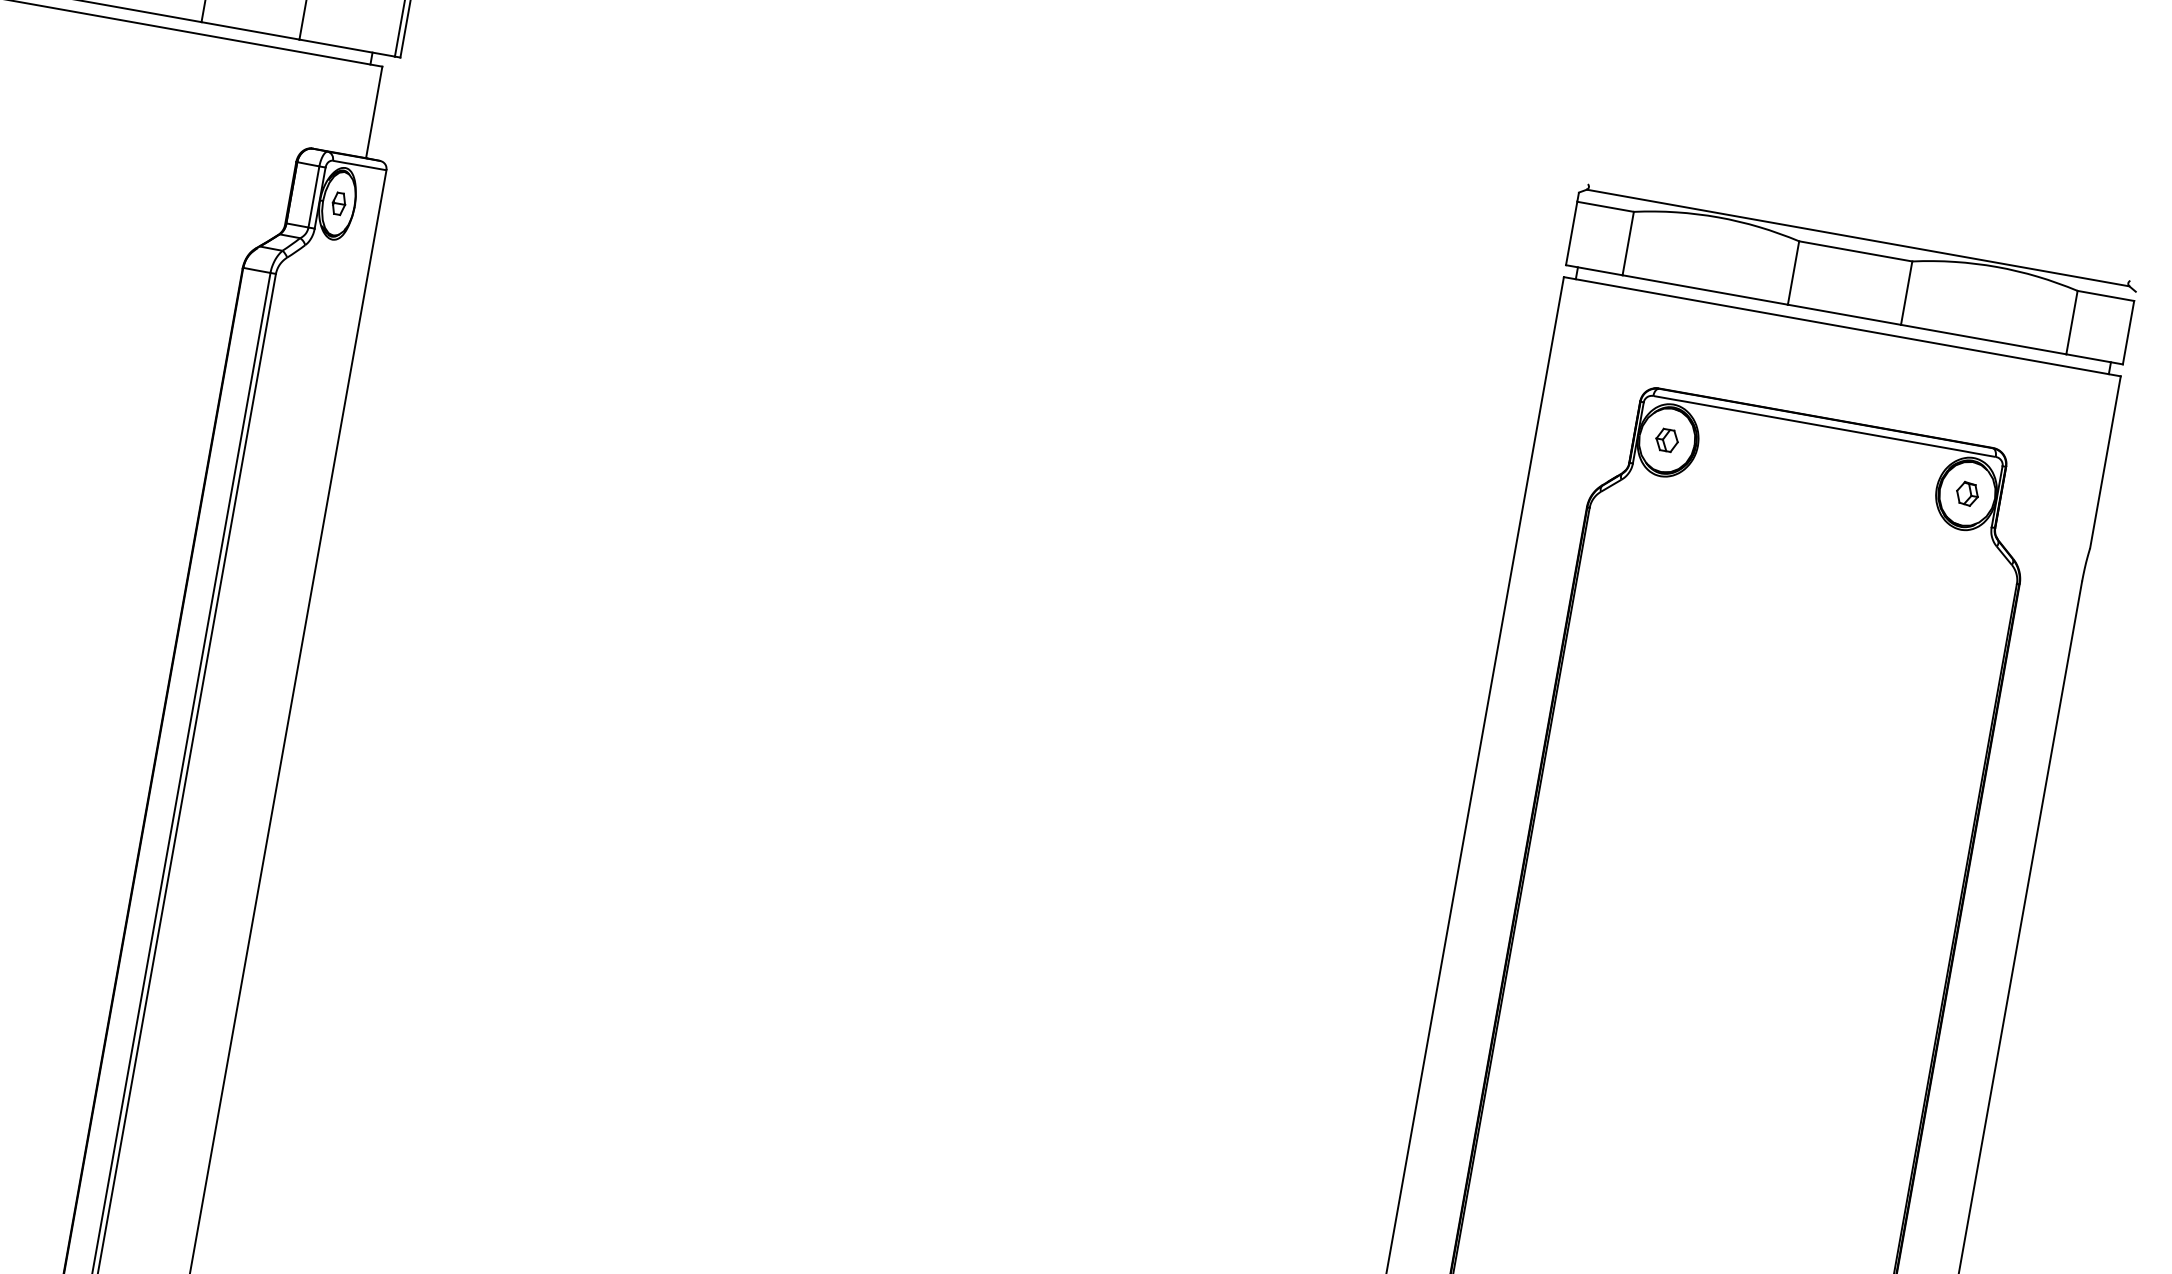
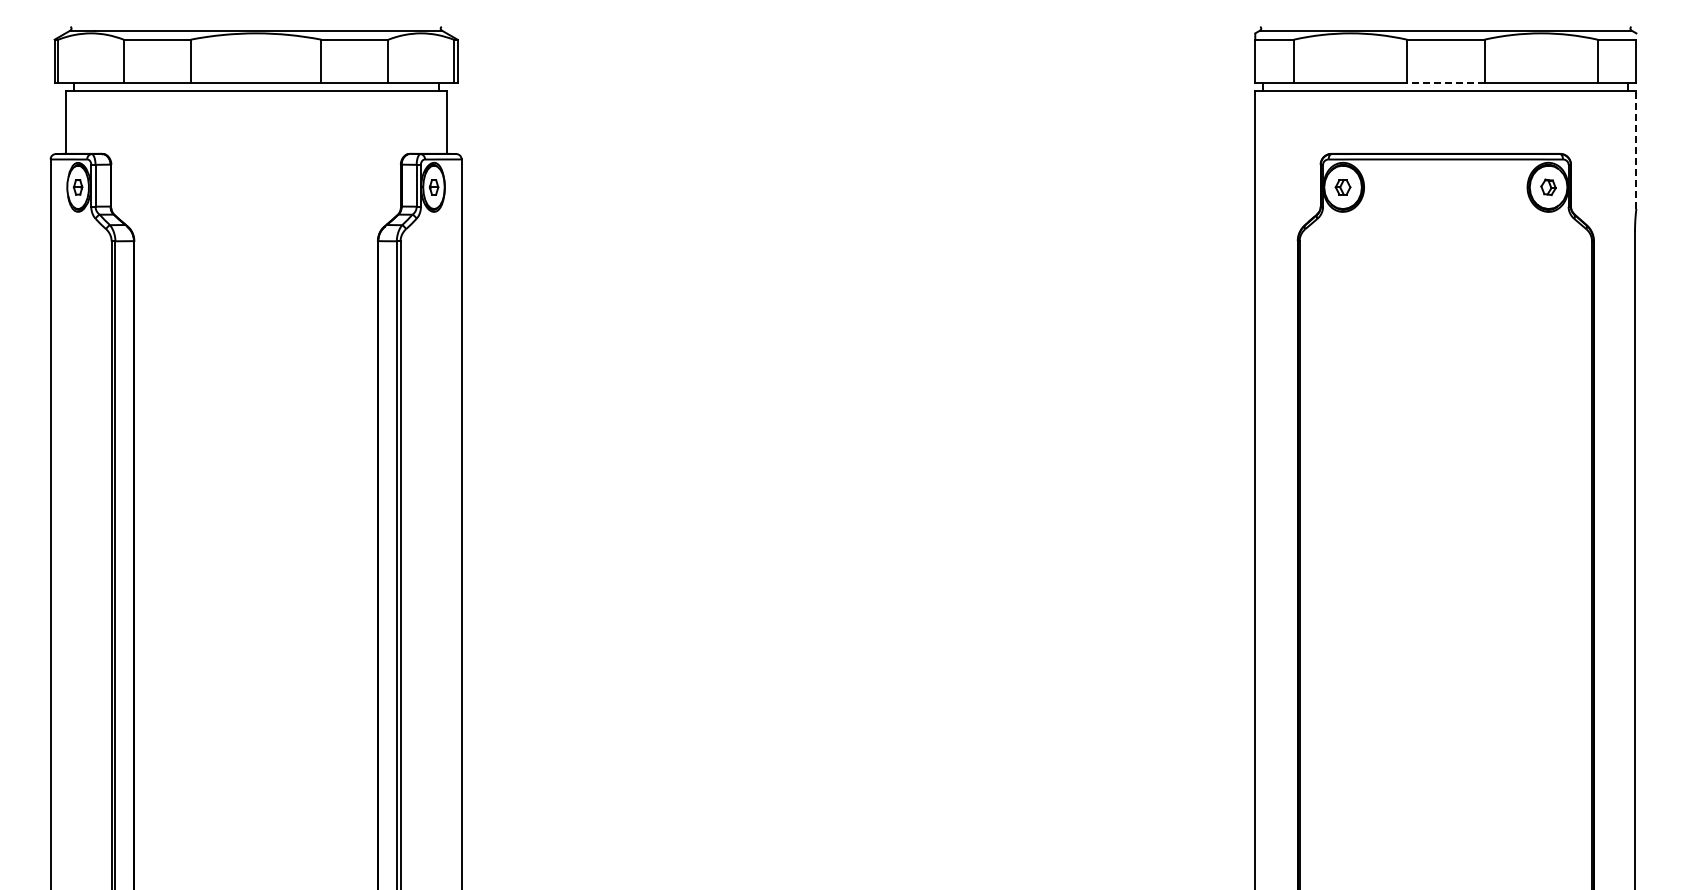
line: (1843, 315) -> (1445, 83), solid -> dashed
line: (2105, 462) -> (1636, 150), solid -> dashed

